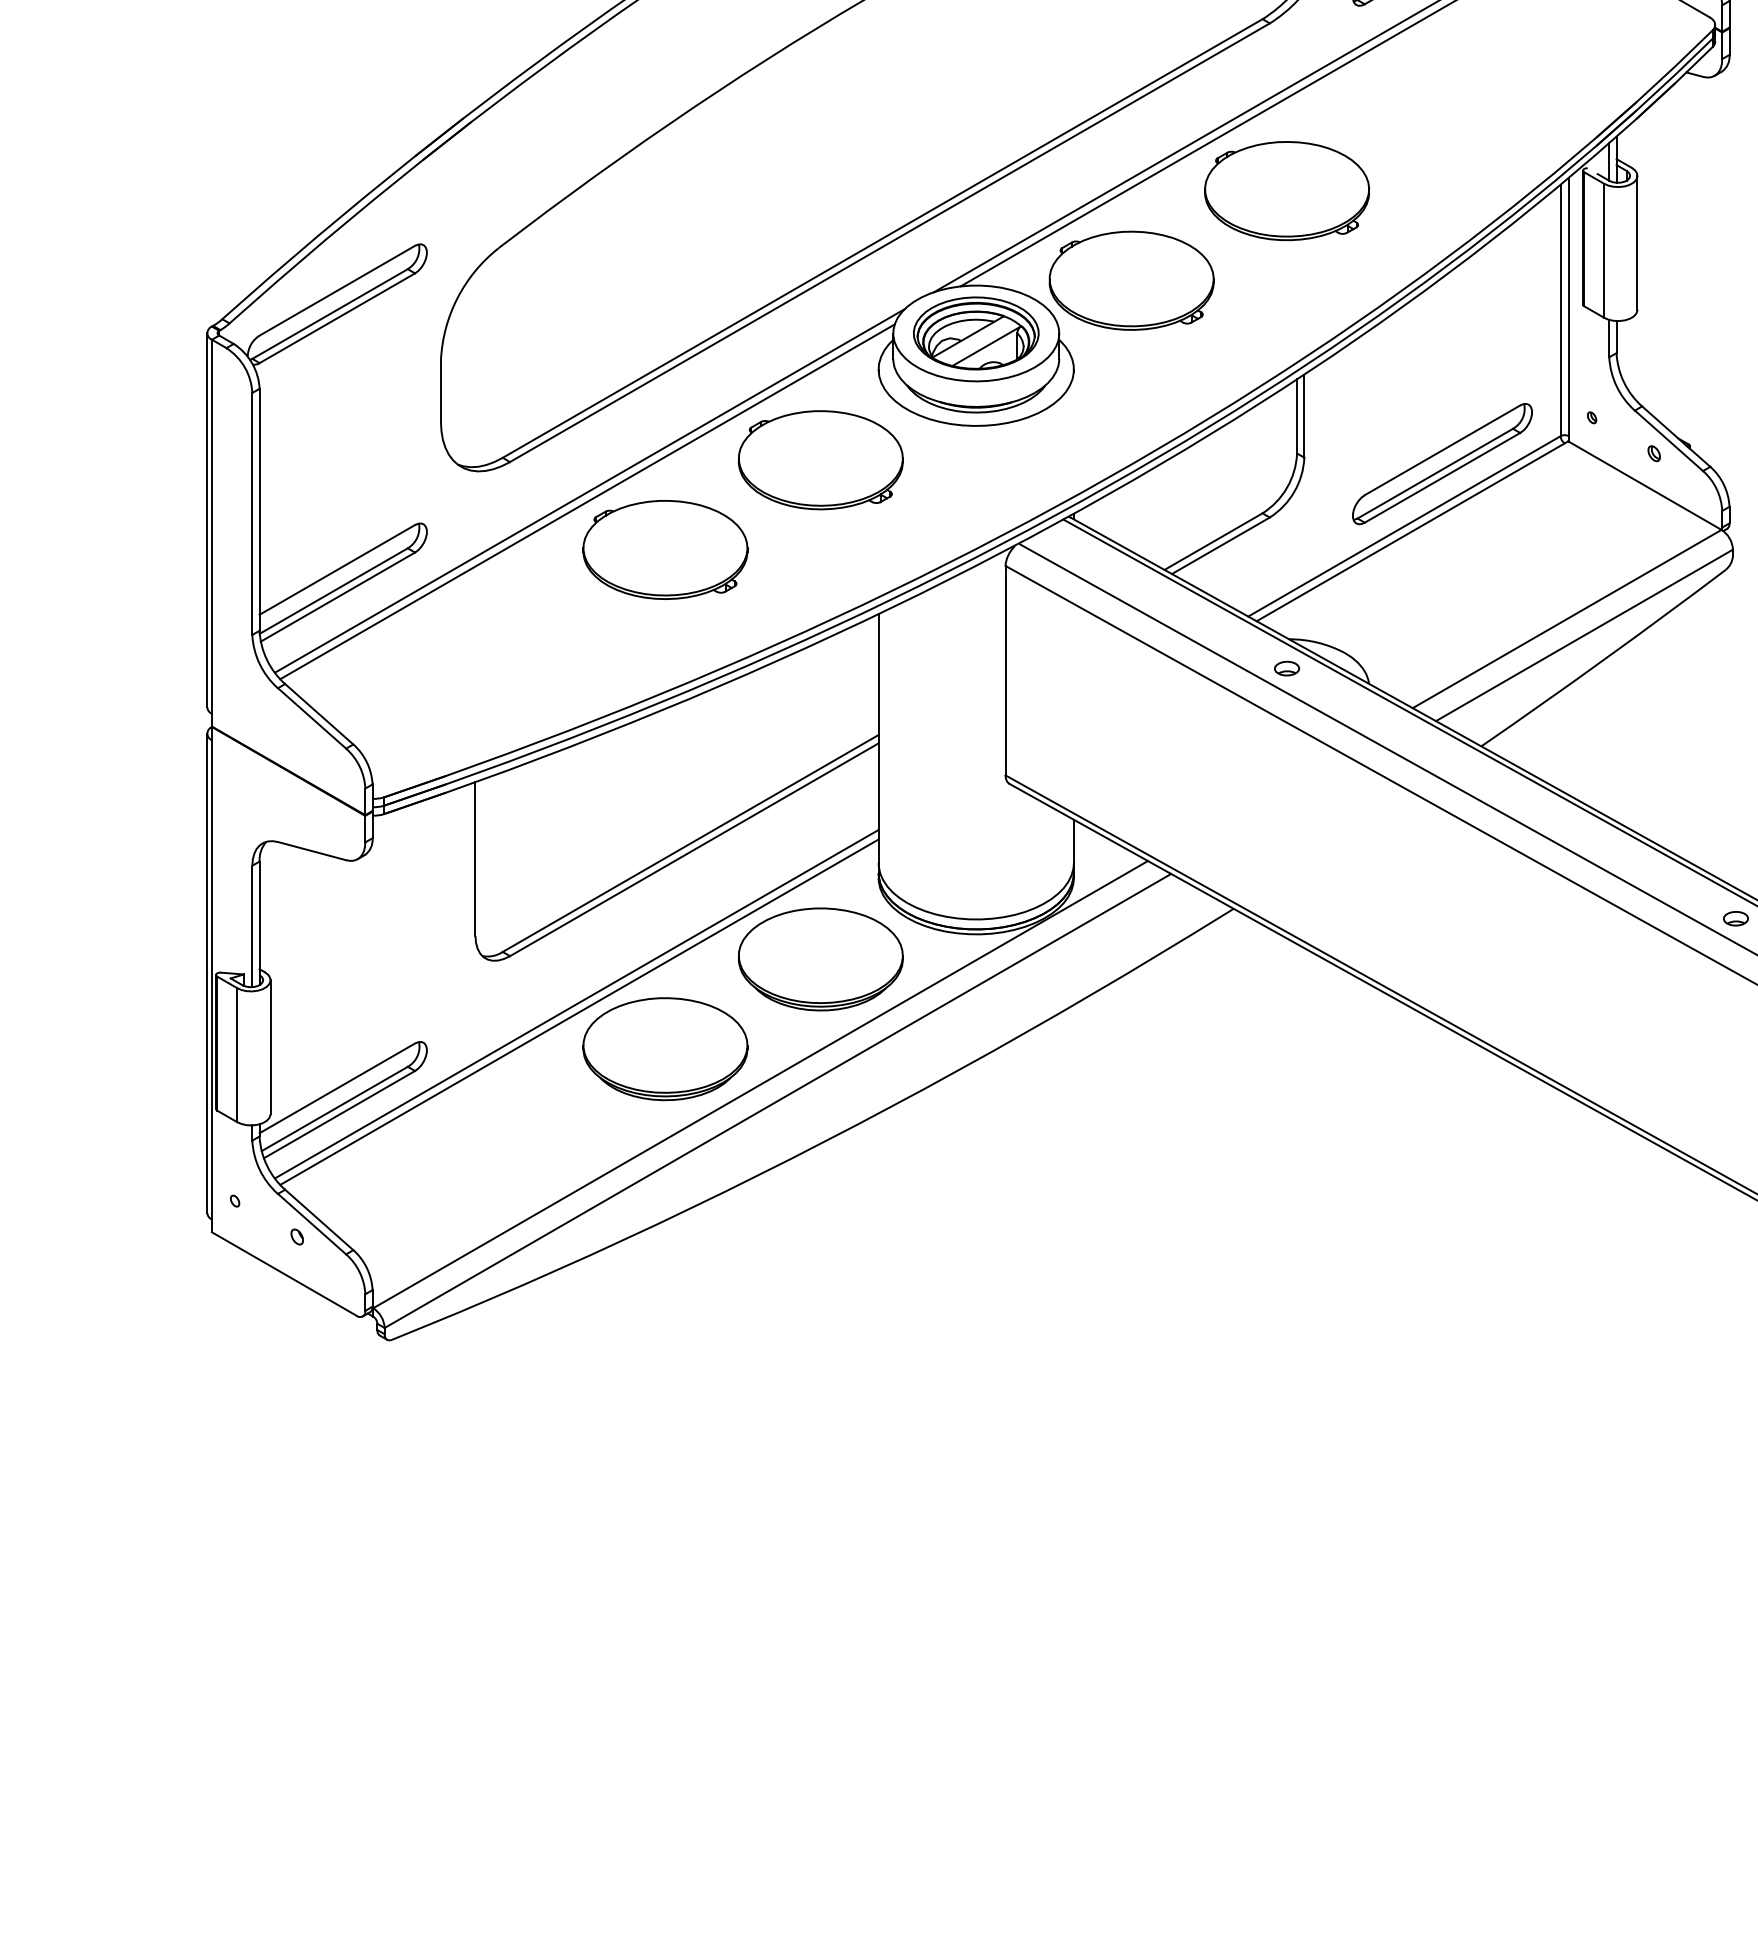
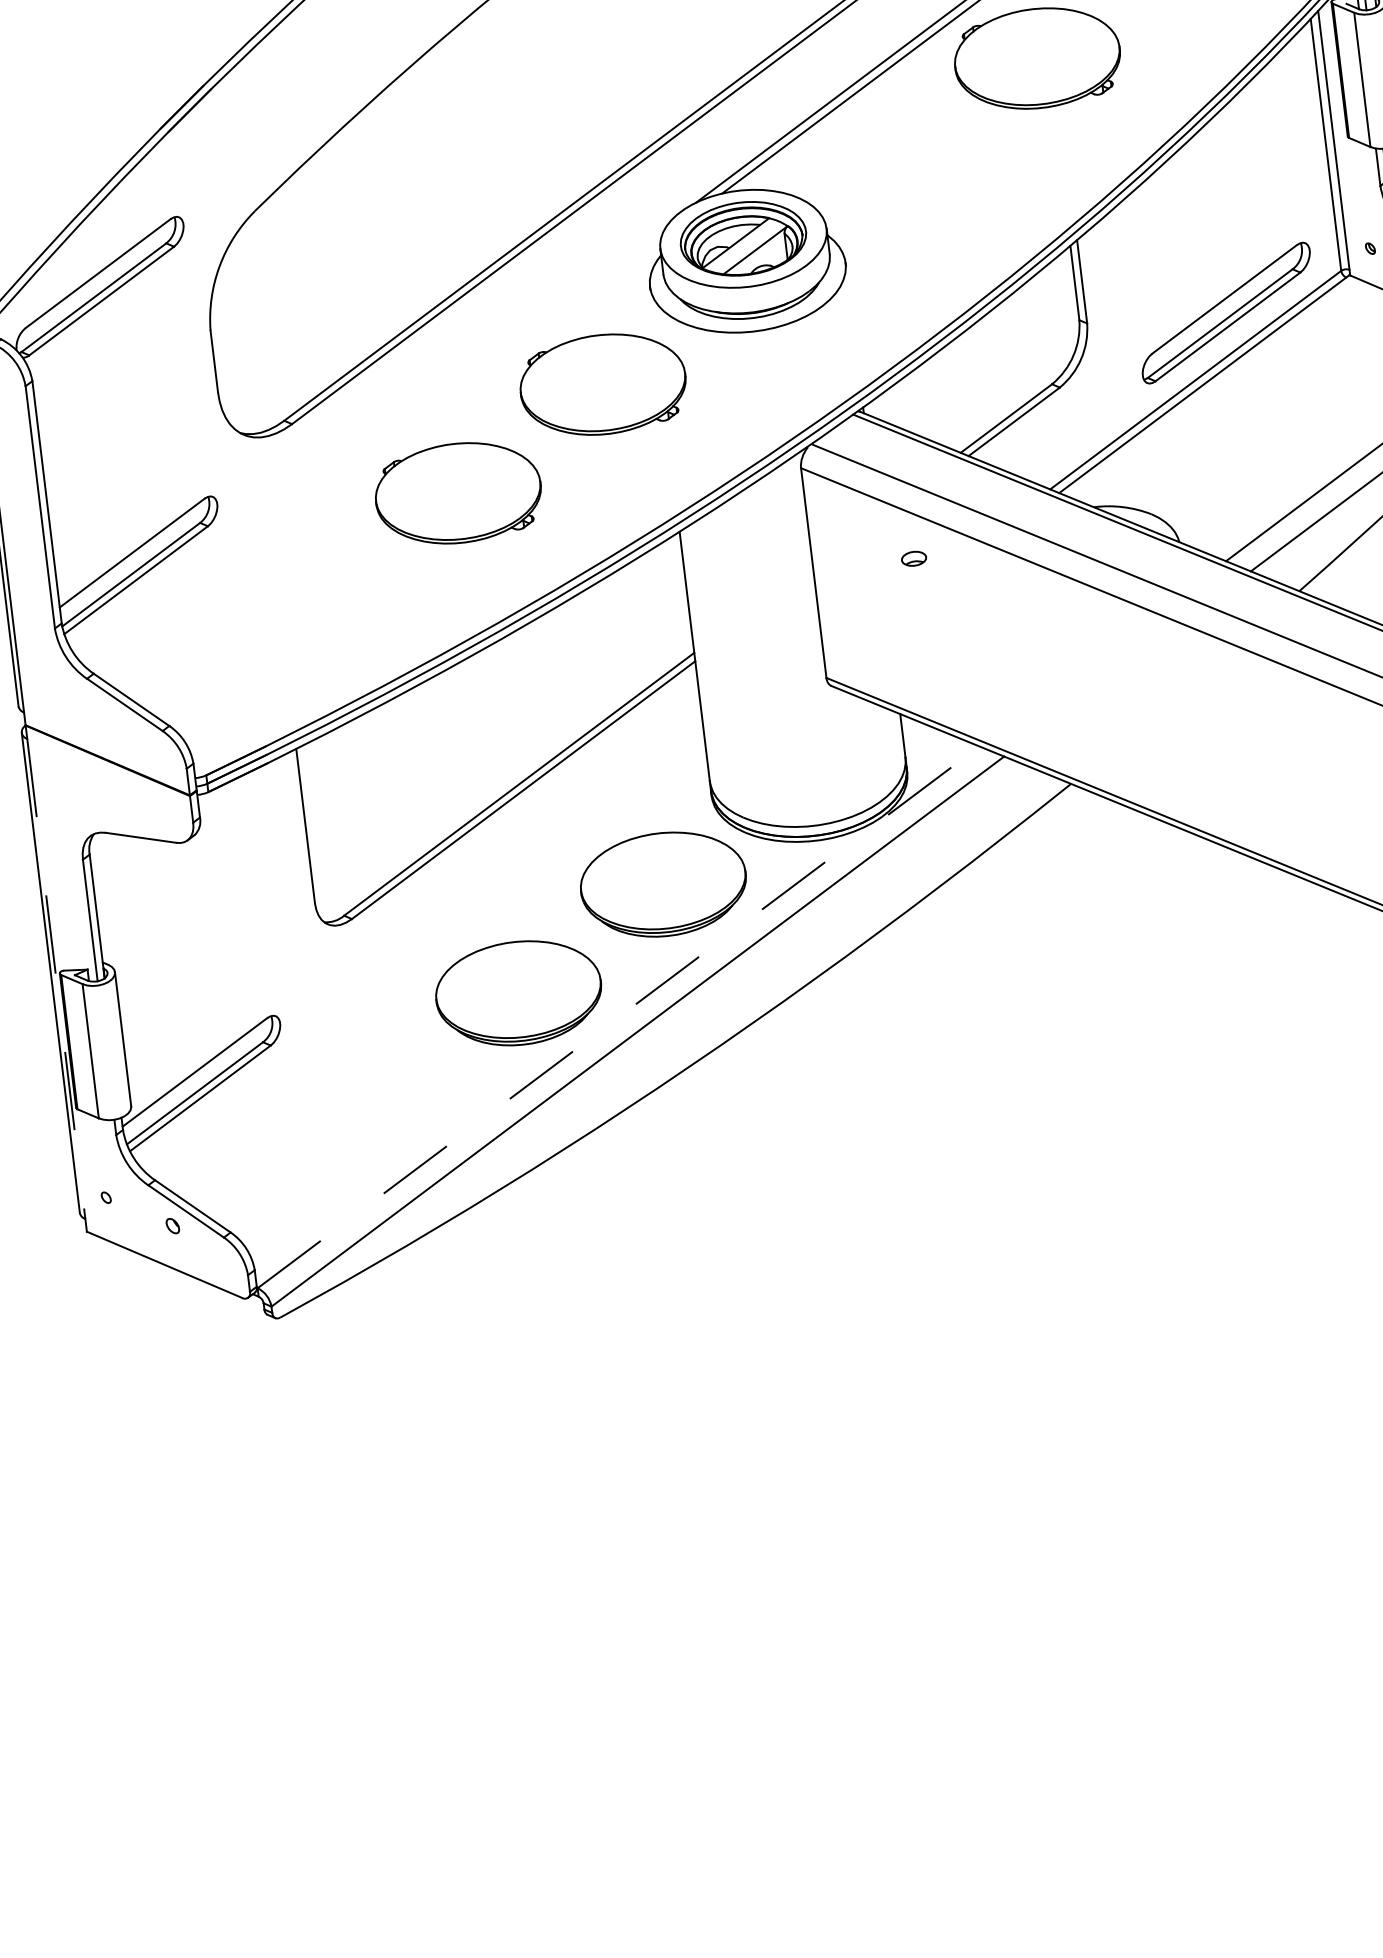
part: (1131, 280) -> (892, 166), removed
line: (589, 490) -> (375, 442), removed
line: (587, 501) -> (374, 454), removed
part: (1287, 668) -> (914, 558), moved
line: (211, 979) -> (55, 978), solid -> dashed
line: (576, 1003) -> (424, 958), removed
line: (579, 1011) -> (428, 966), removed
line: (761, 1084) -> (619, 1017), solid -> dashed

